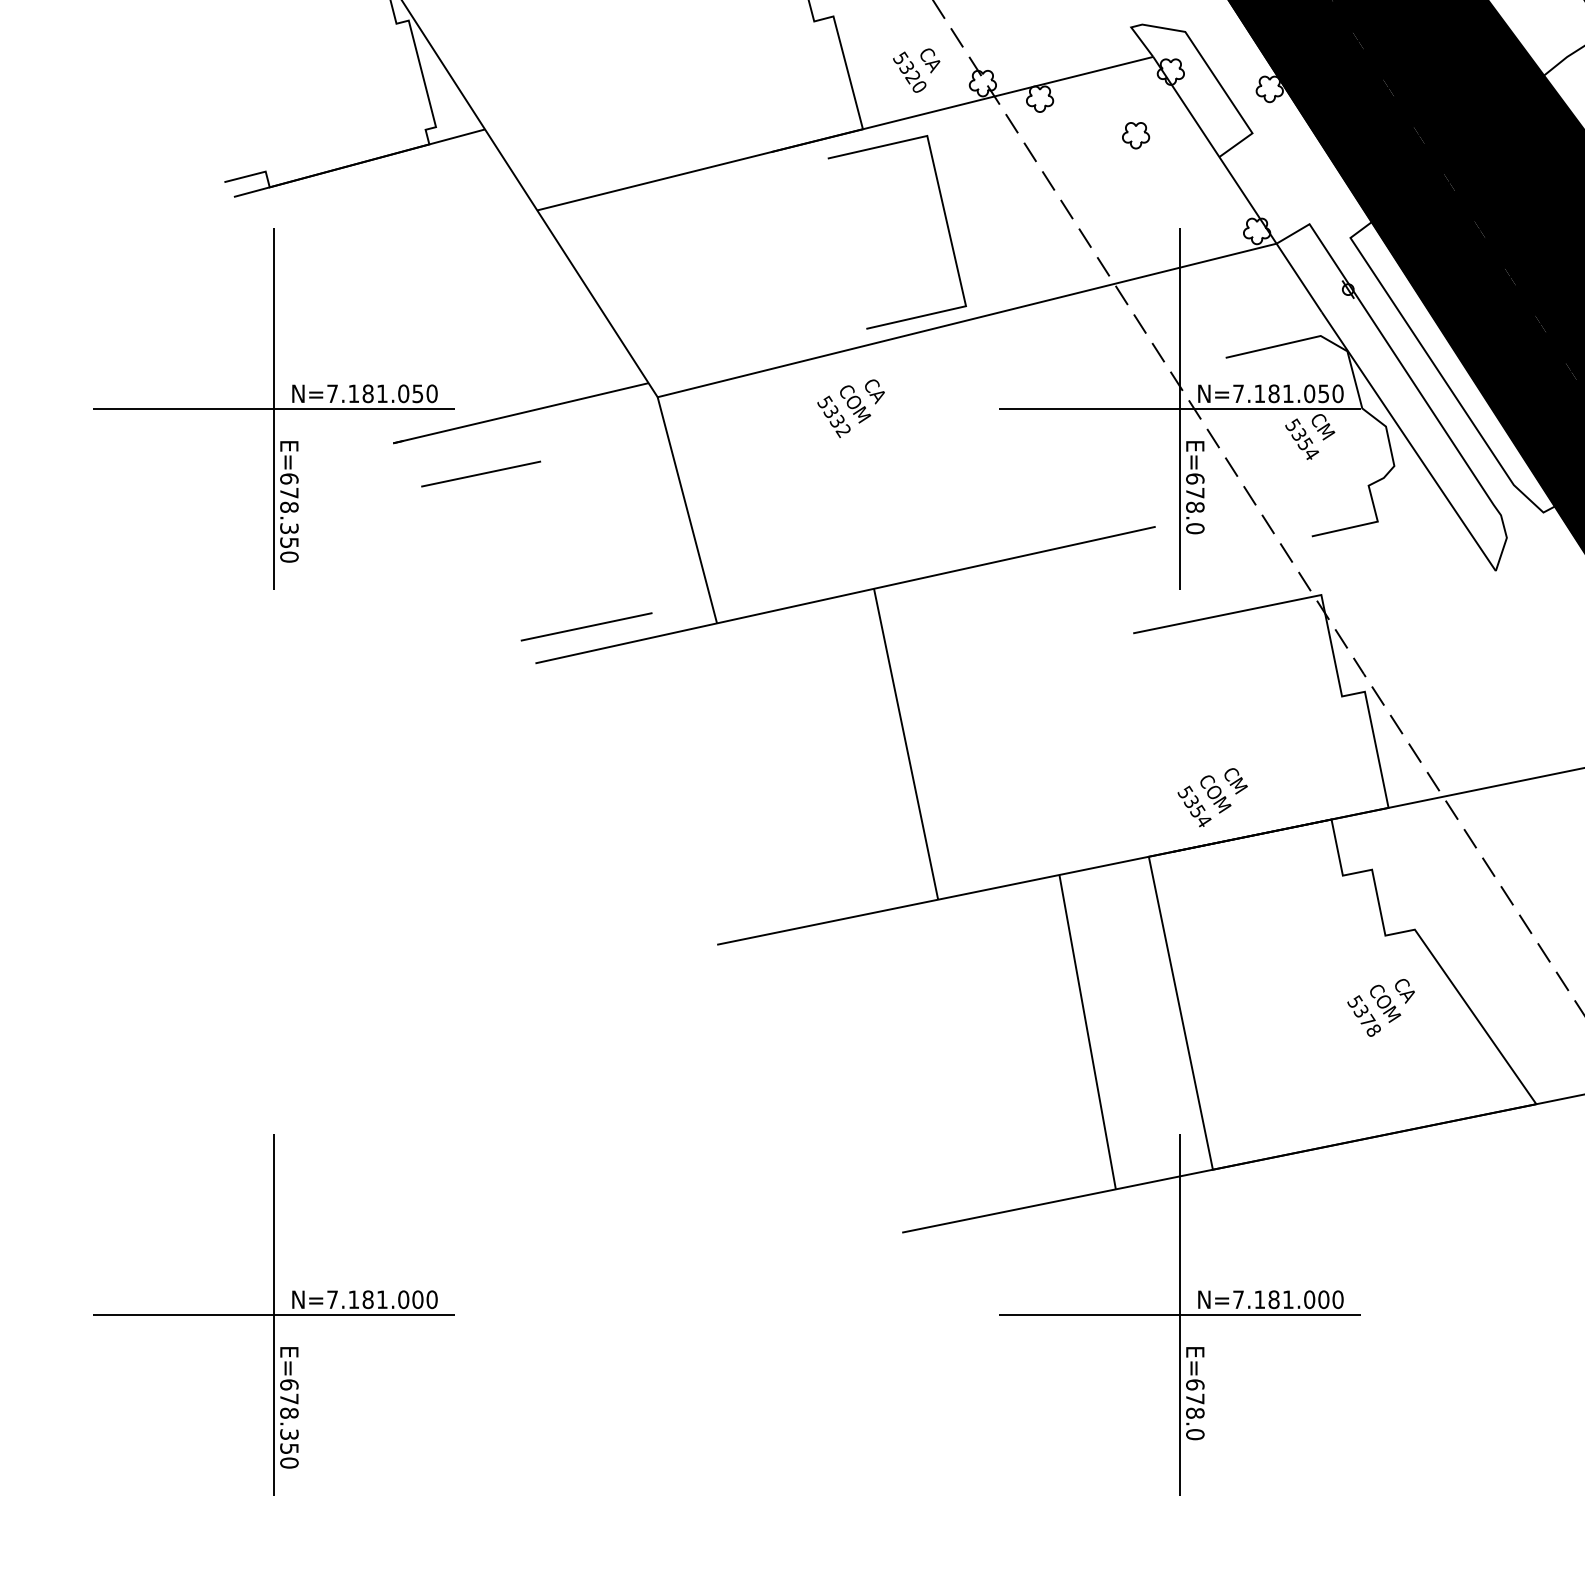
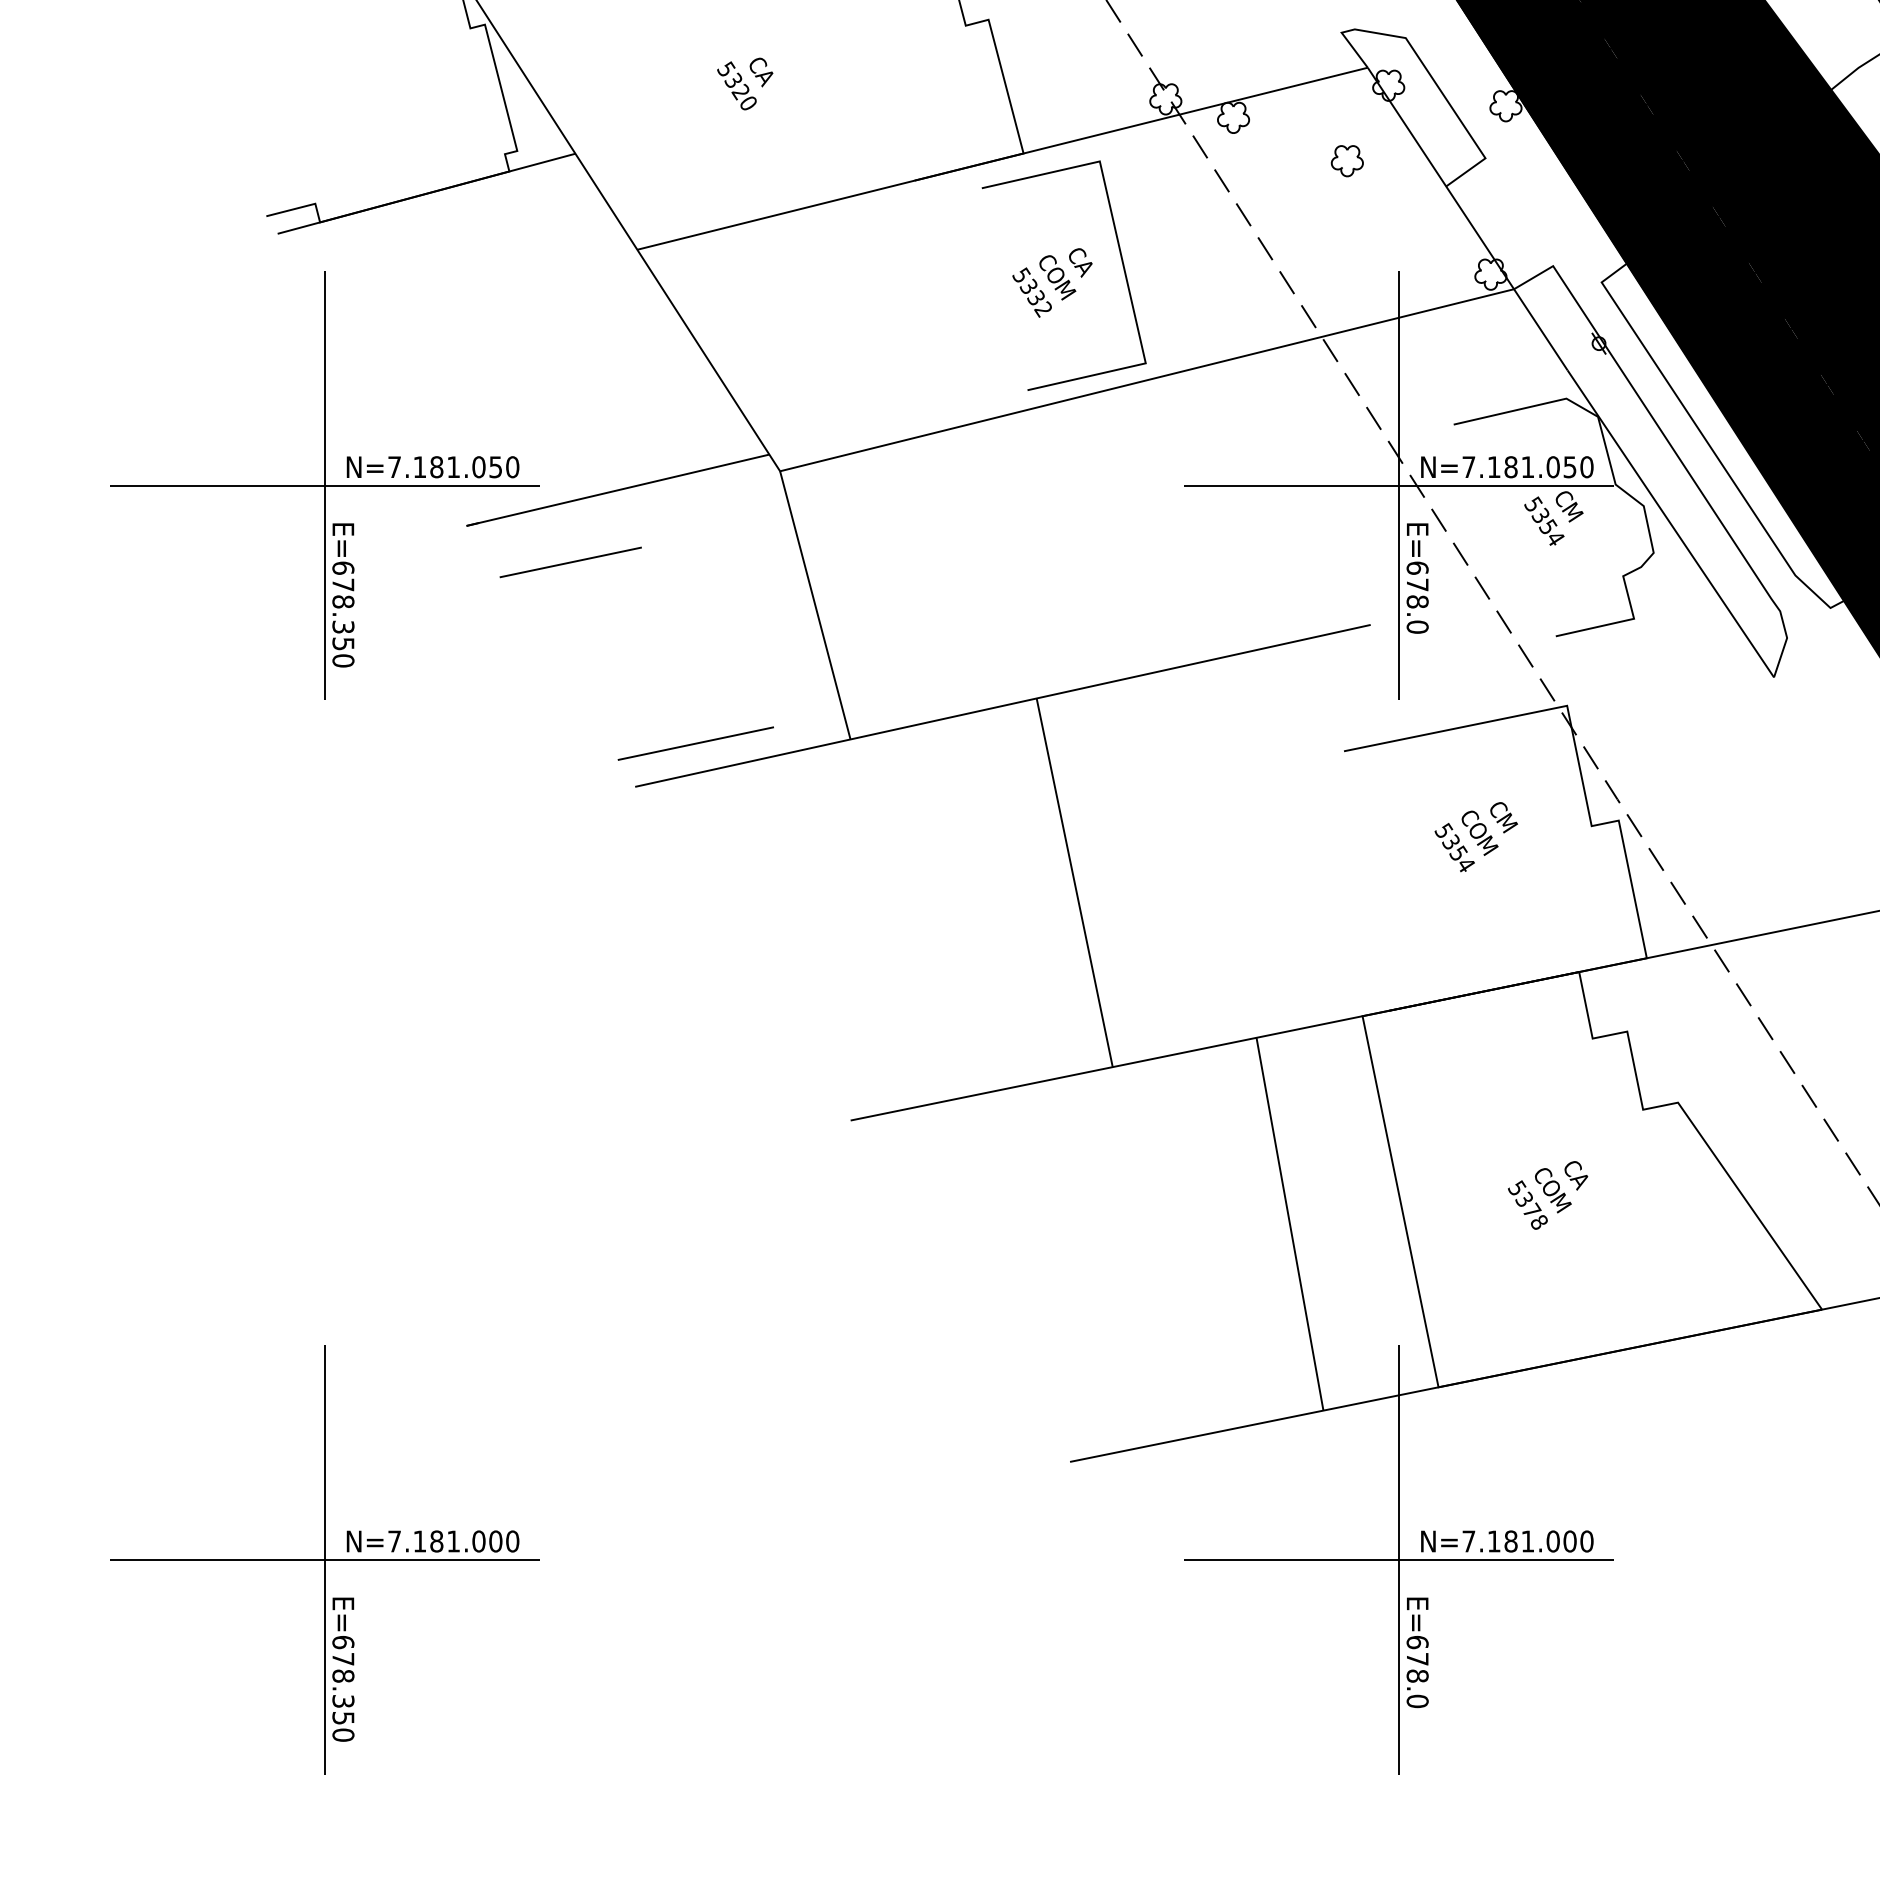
text: (916, 70) -> (745, 83), moved
text: (851, 408) -> (1052, 282), moved
text: (1212, 797) -> (1475, 837), moved
text: (1381, 1007) -> (1548, 1195), moved

